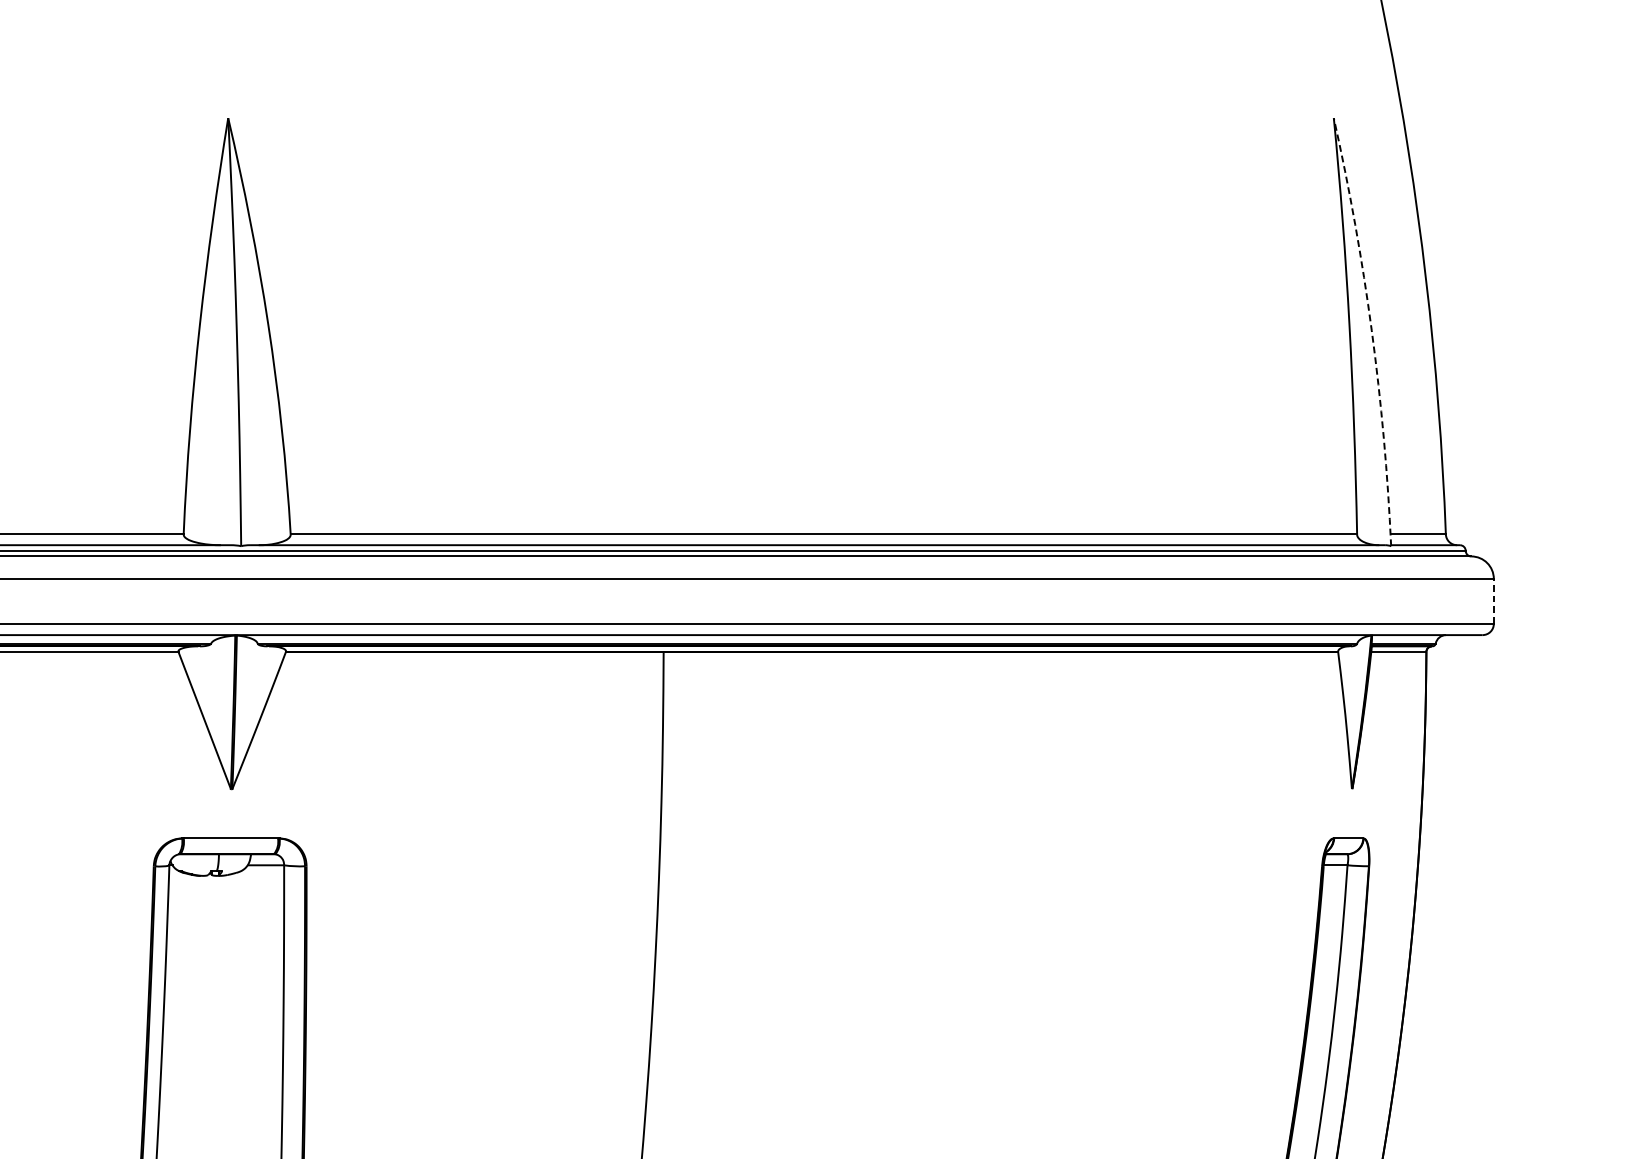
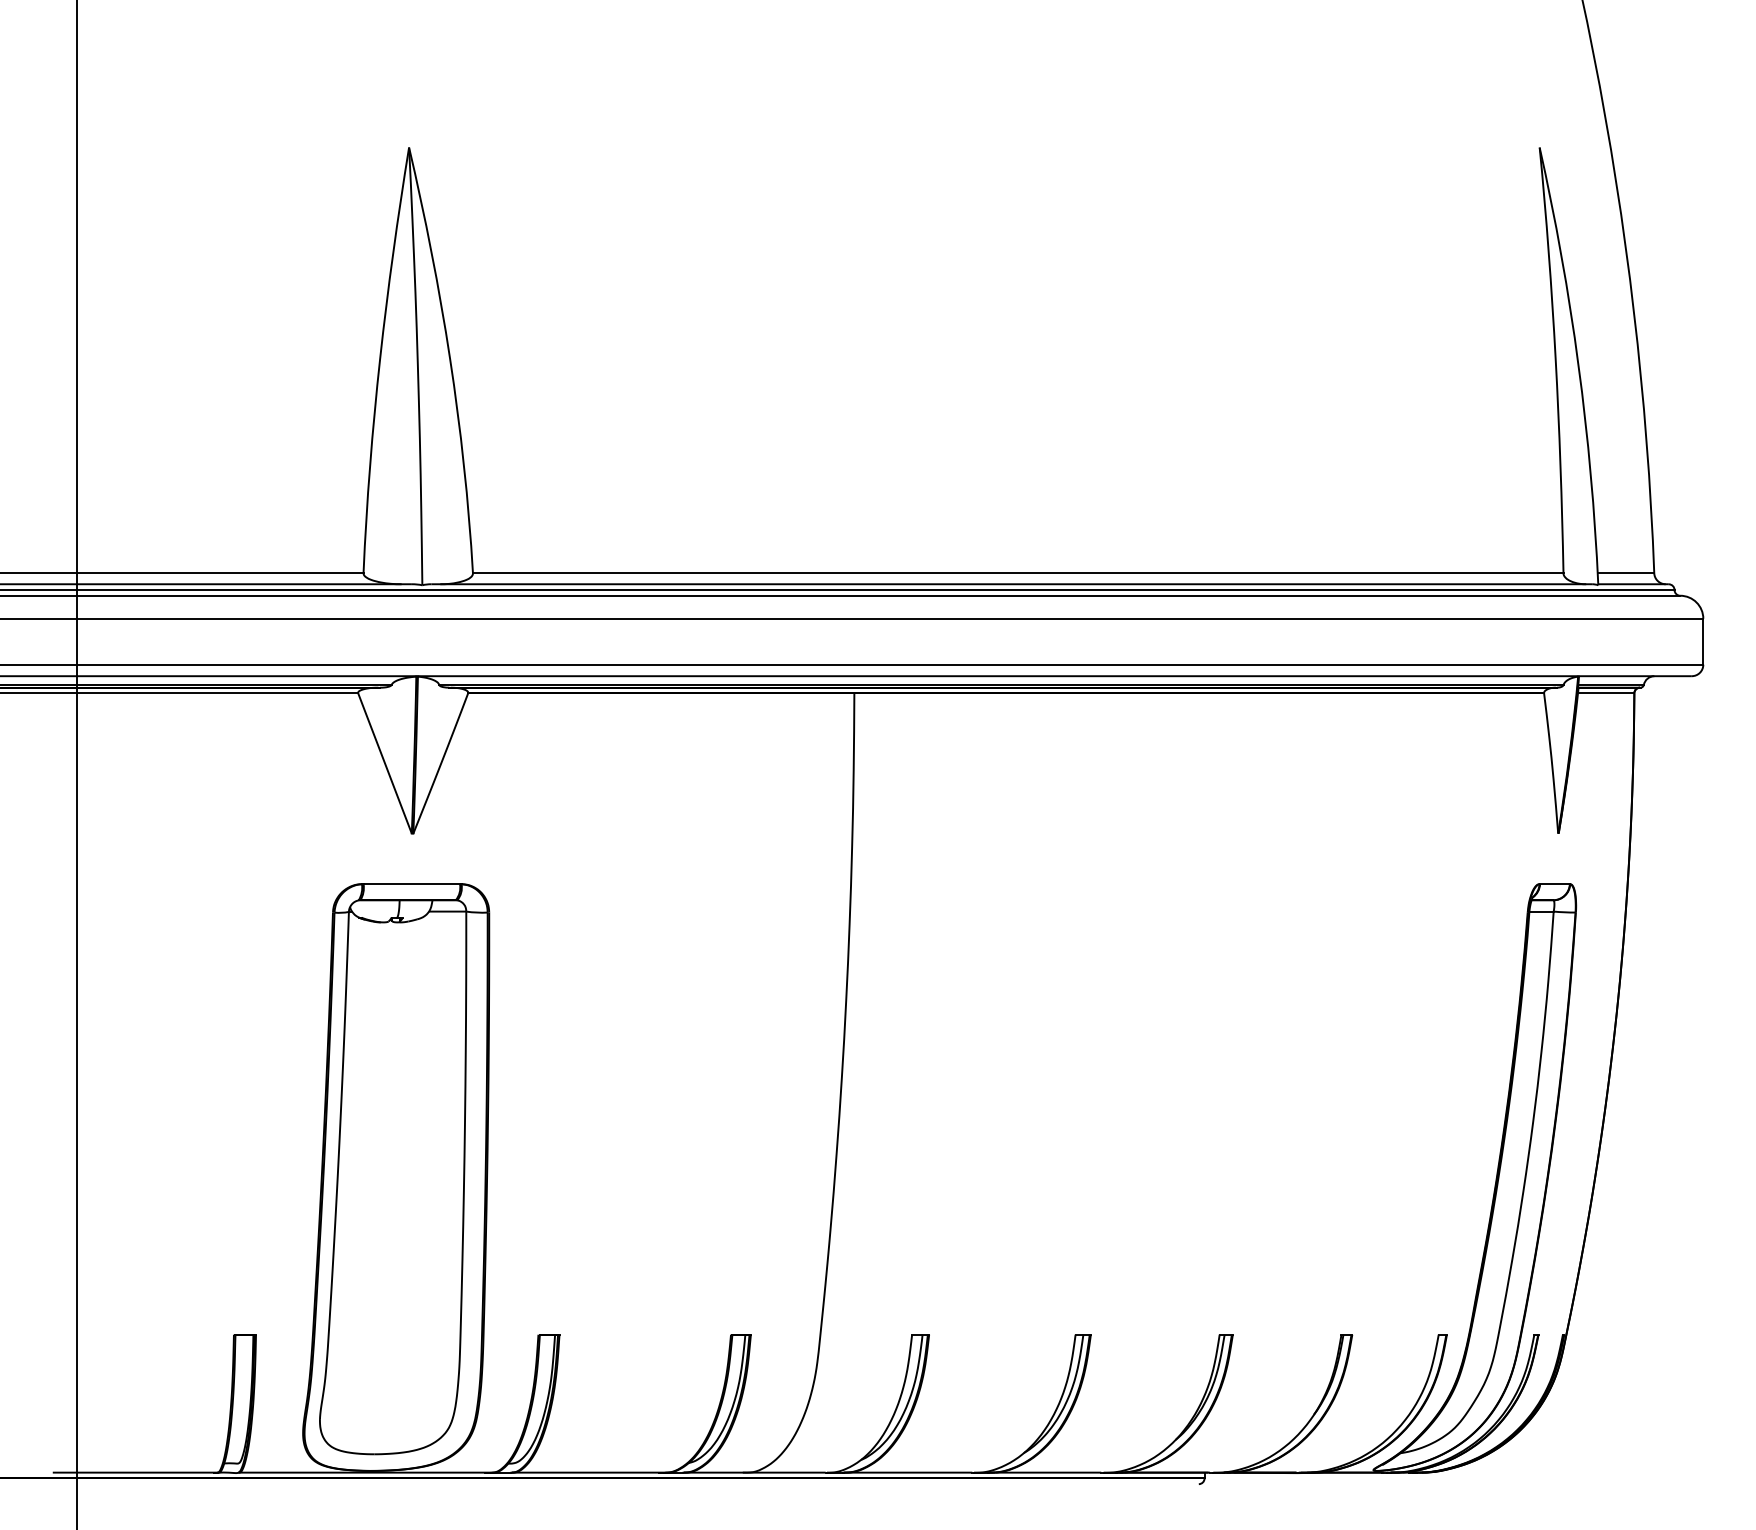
arc: (1371, 331) -> (1578, 365), dashed -> solid
line: (1494, 601) -> (1703, 641), dashed -> solid

